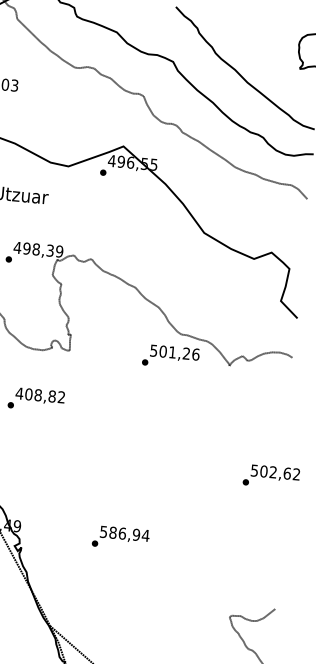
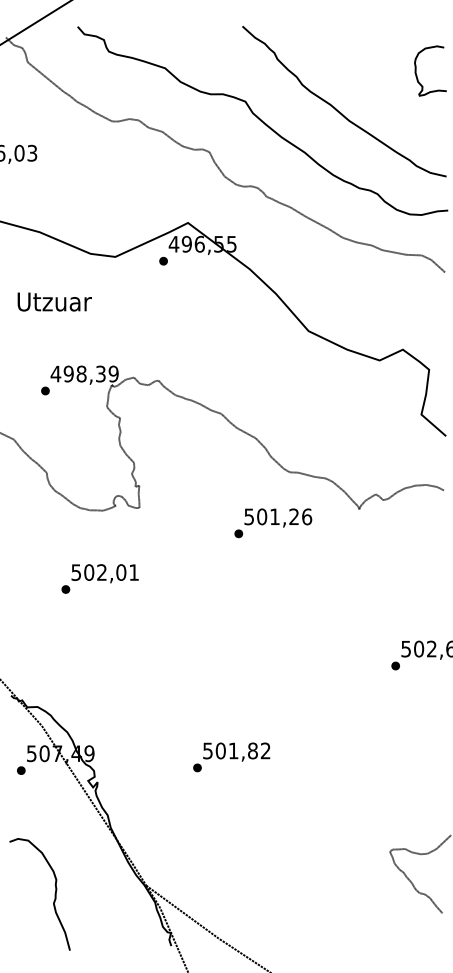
text: (171, 357) -> (273, 523), moved
text: (40, 395) -> (104, 572), 408,82 -> 502,01
text: (129, 533) -> (243, 750), 586,94 -> 501,82

